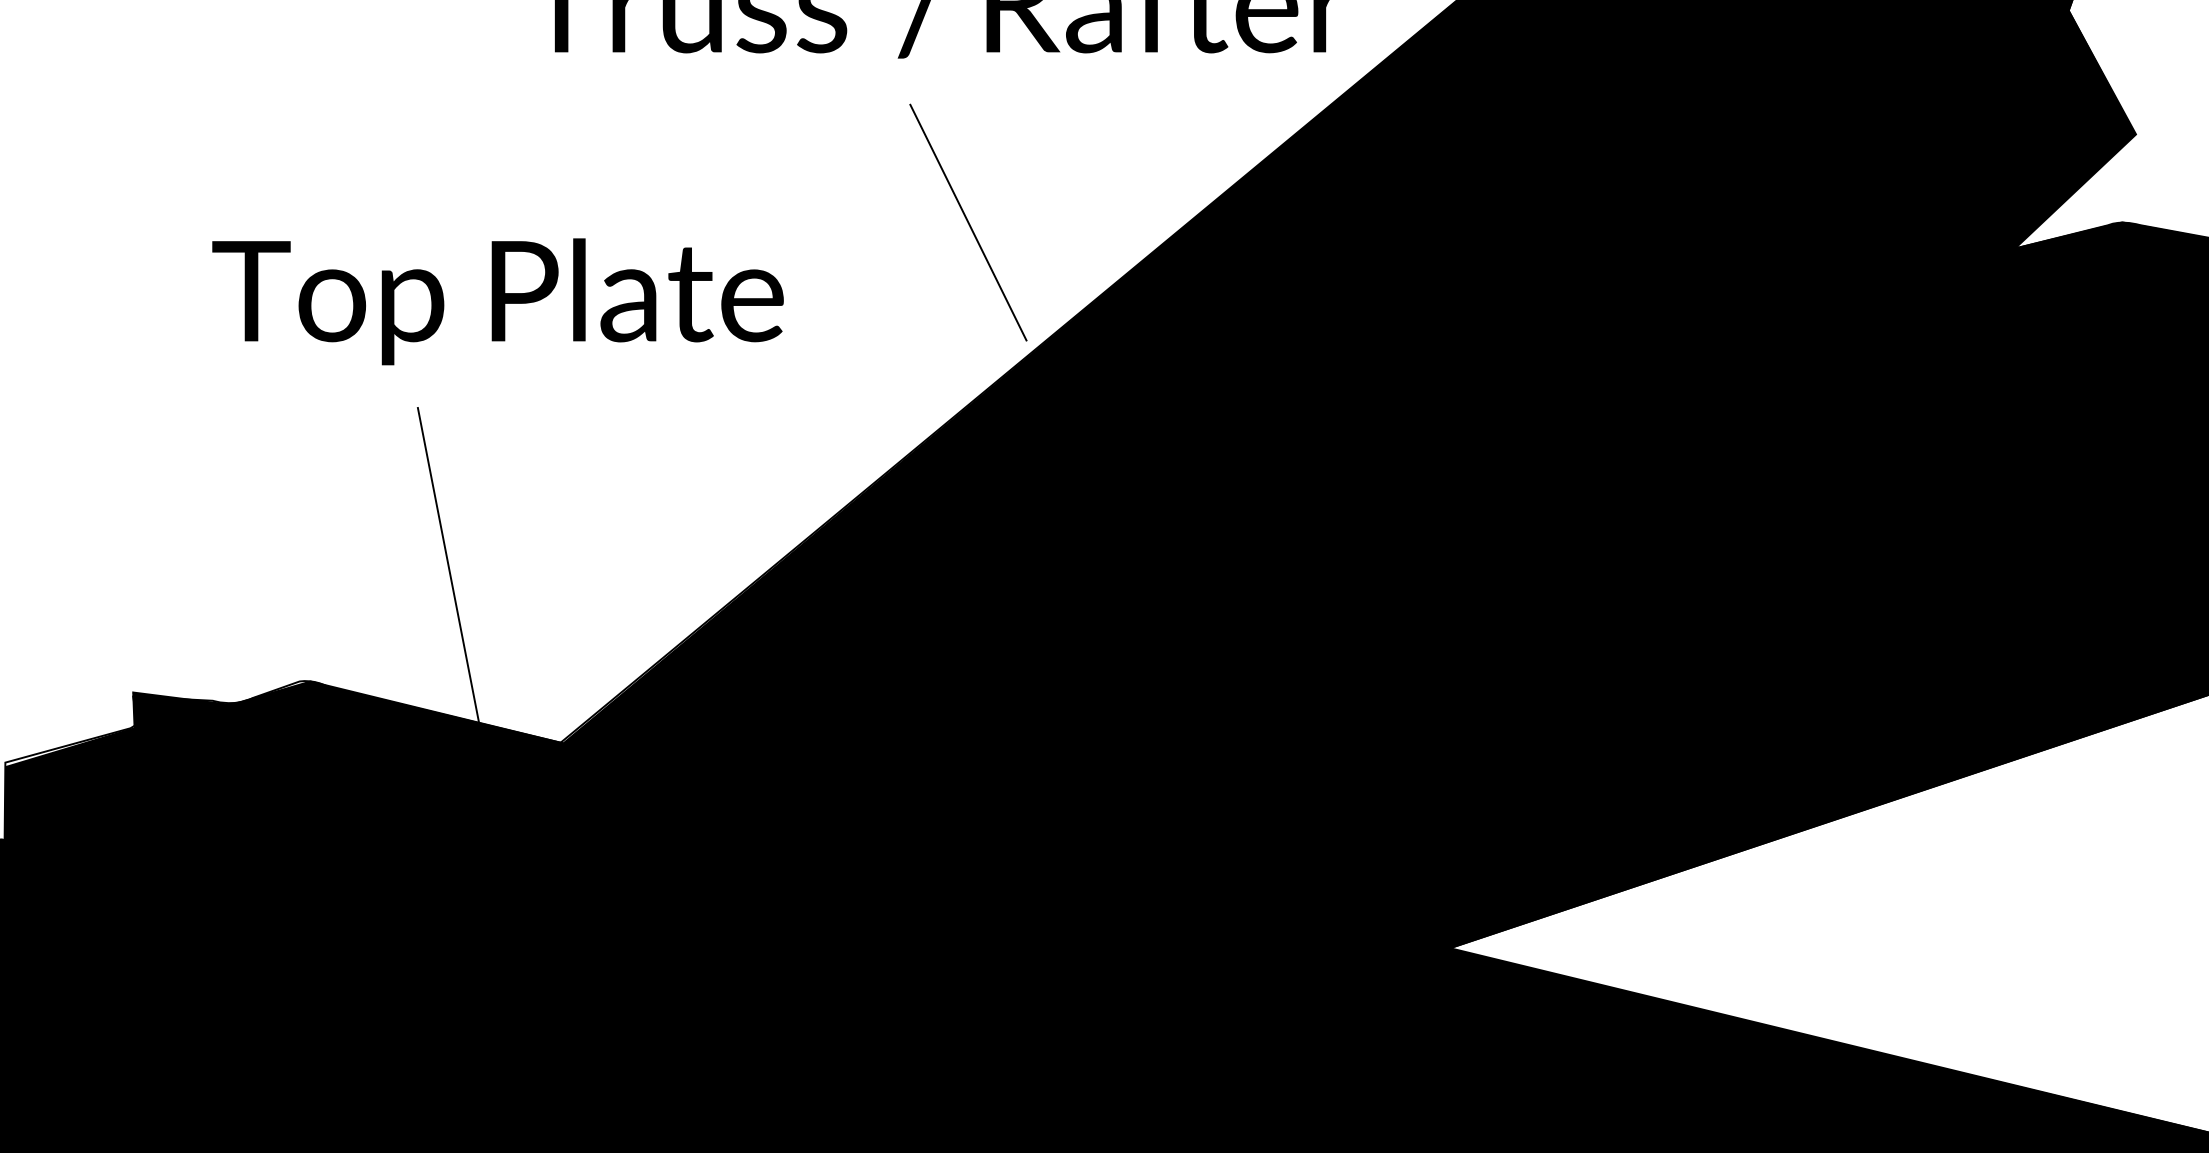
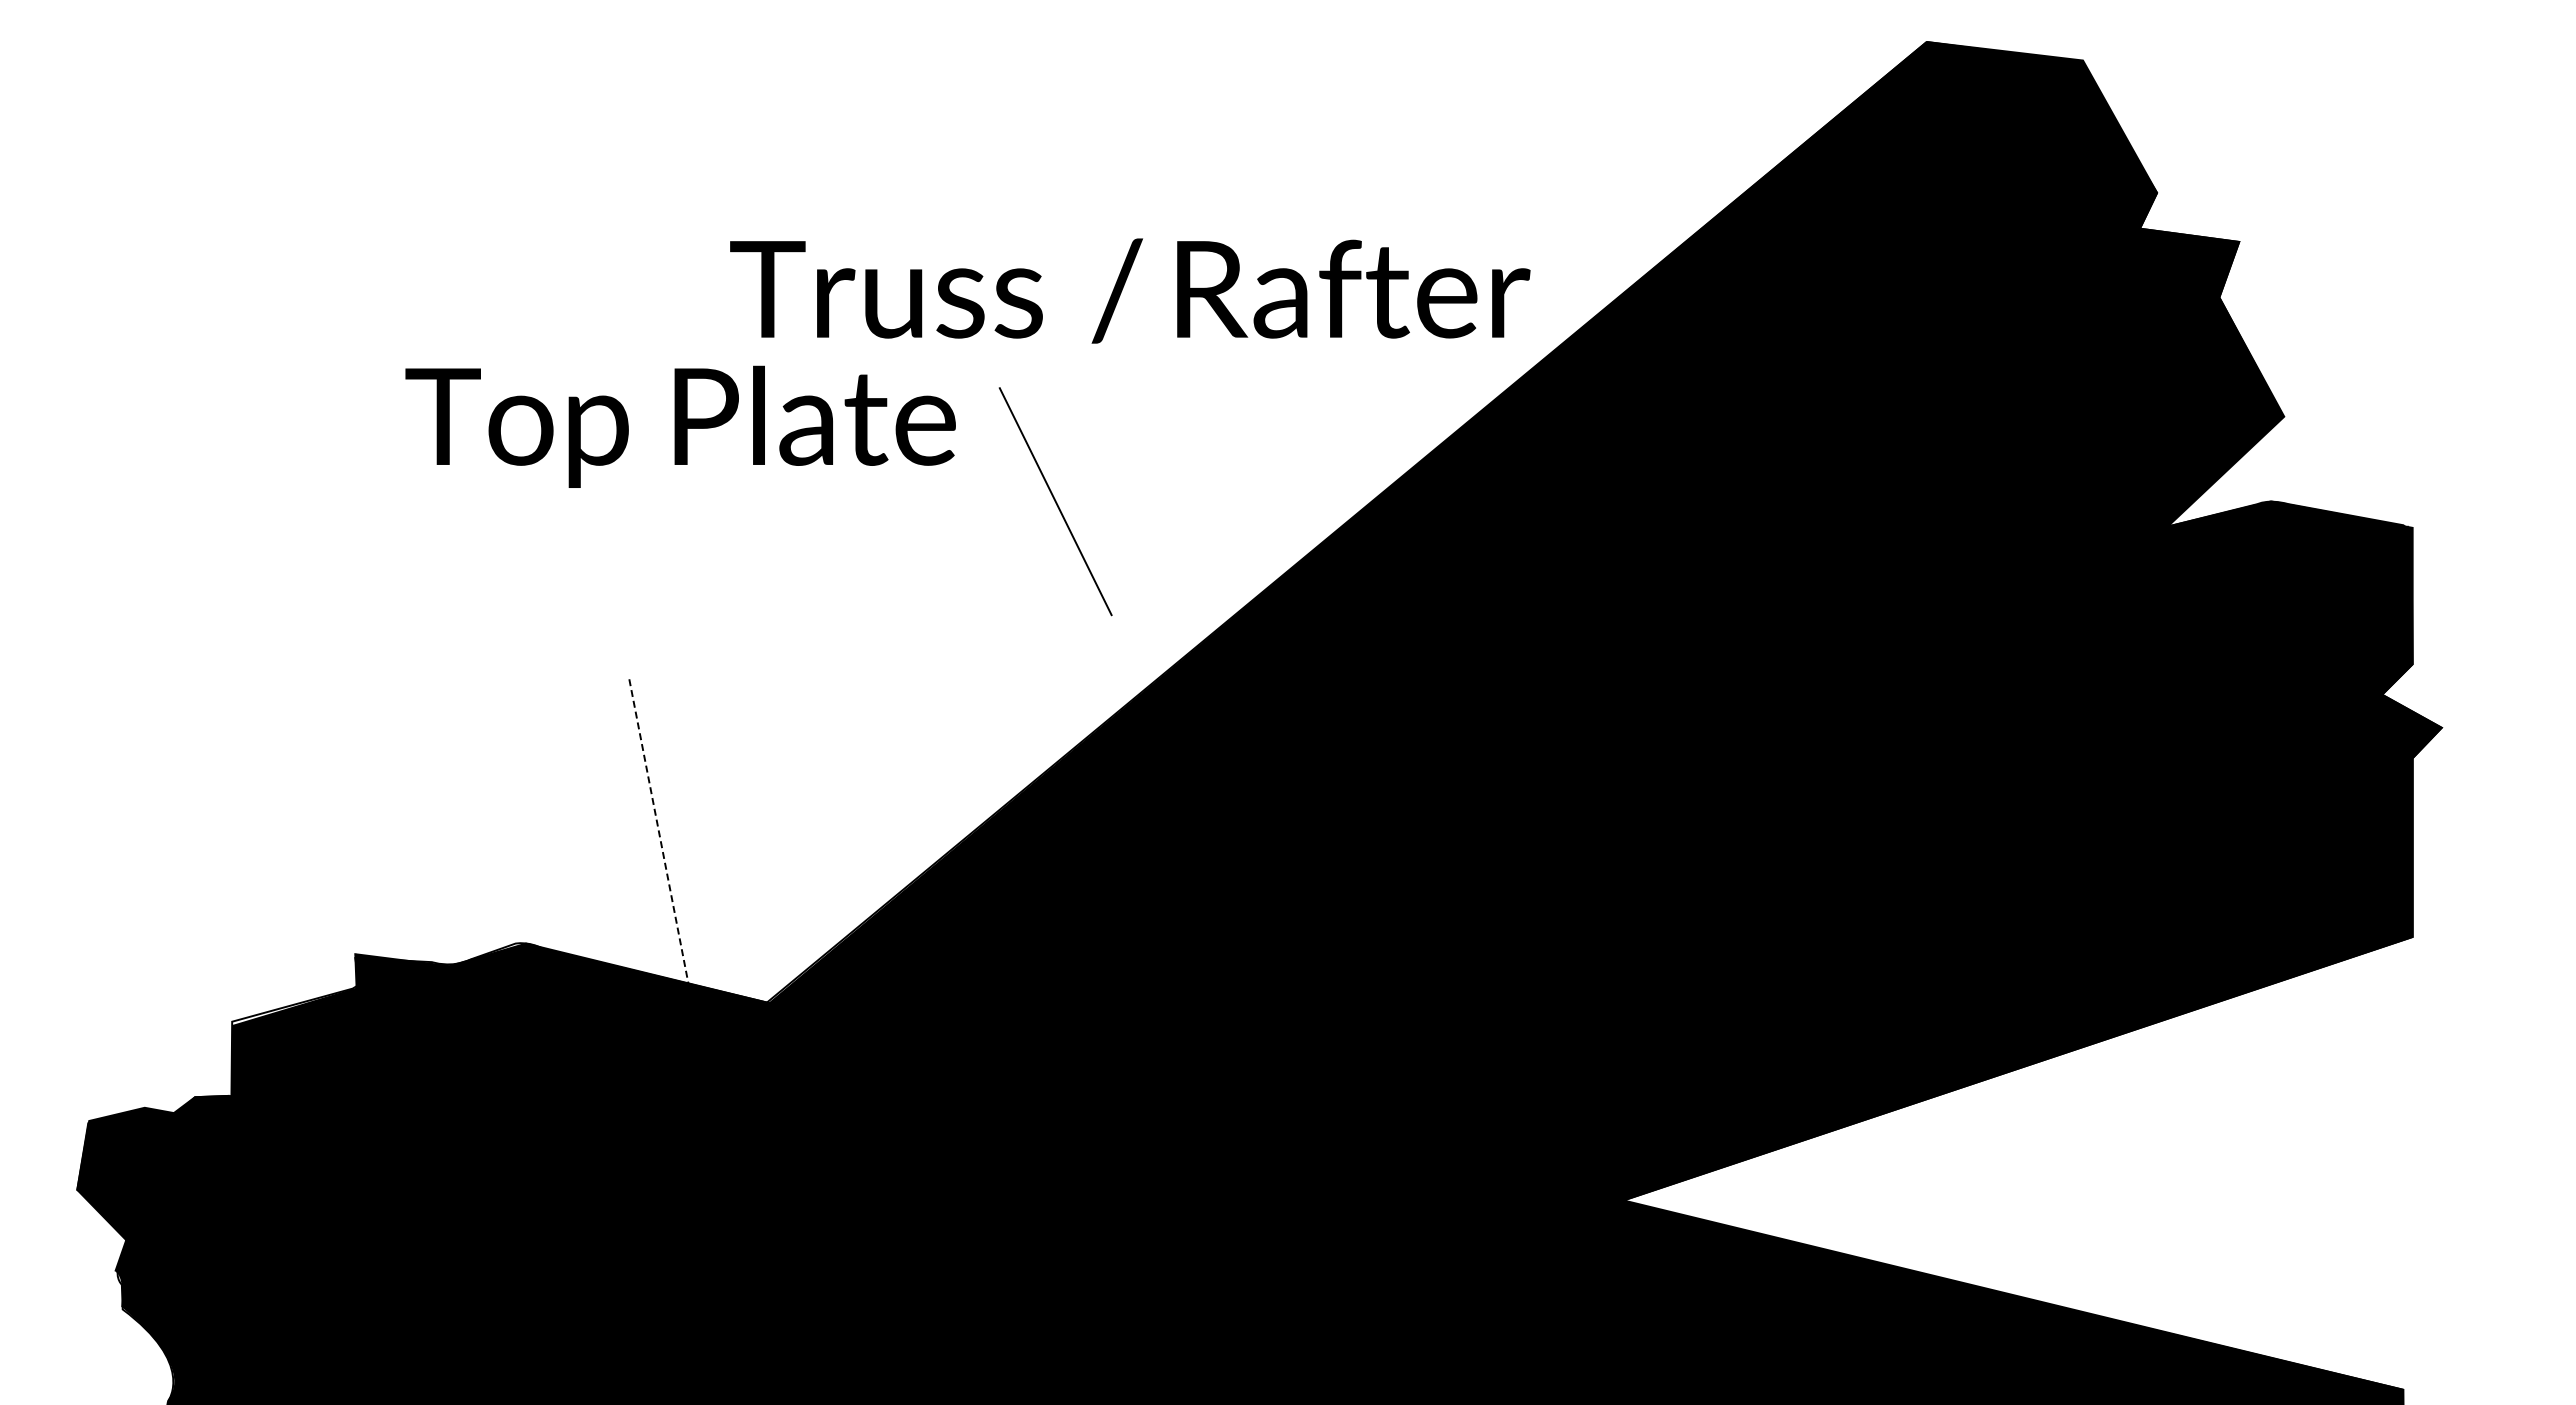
line: (968, 222) -> (1055, 501), moved
text: (497, 301) -> (680, 426), moved
line: (448, 565) -> (658, 831), solid -> dashed

